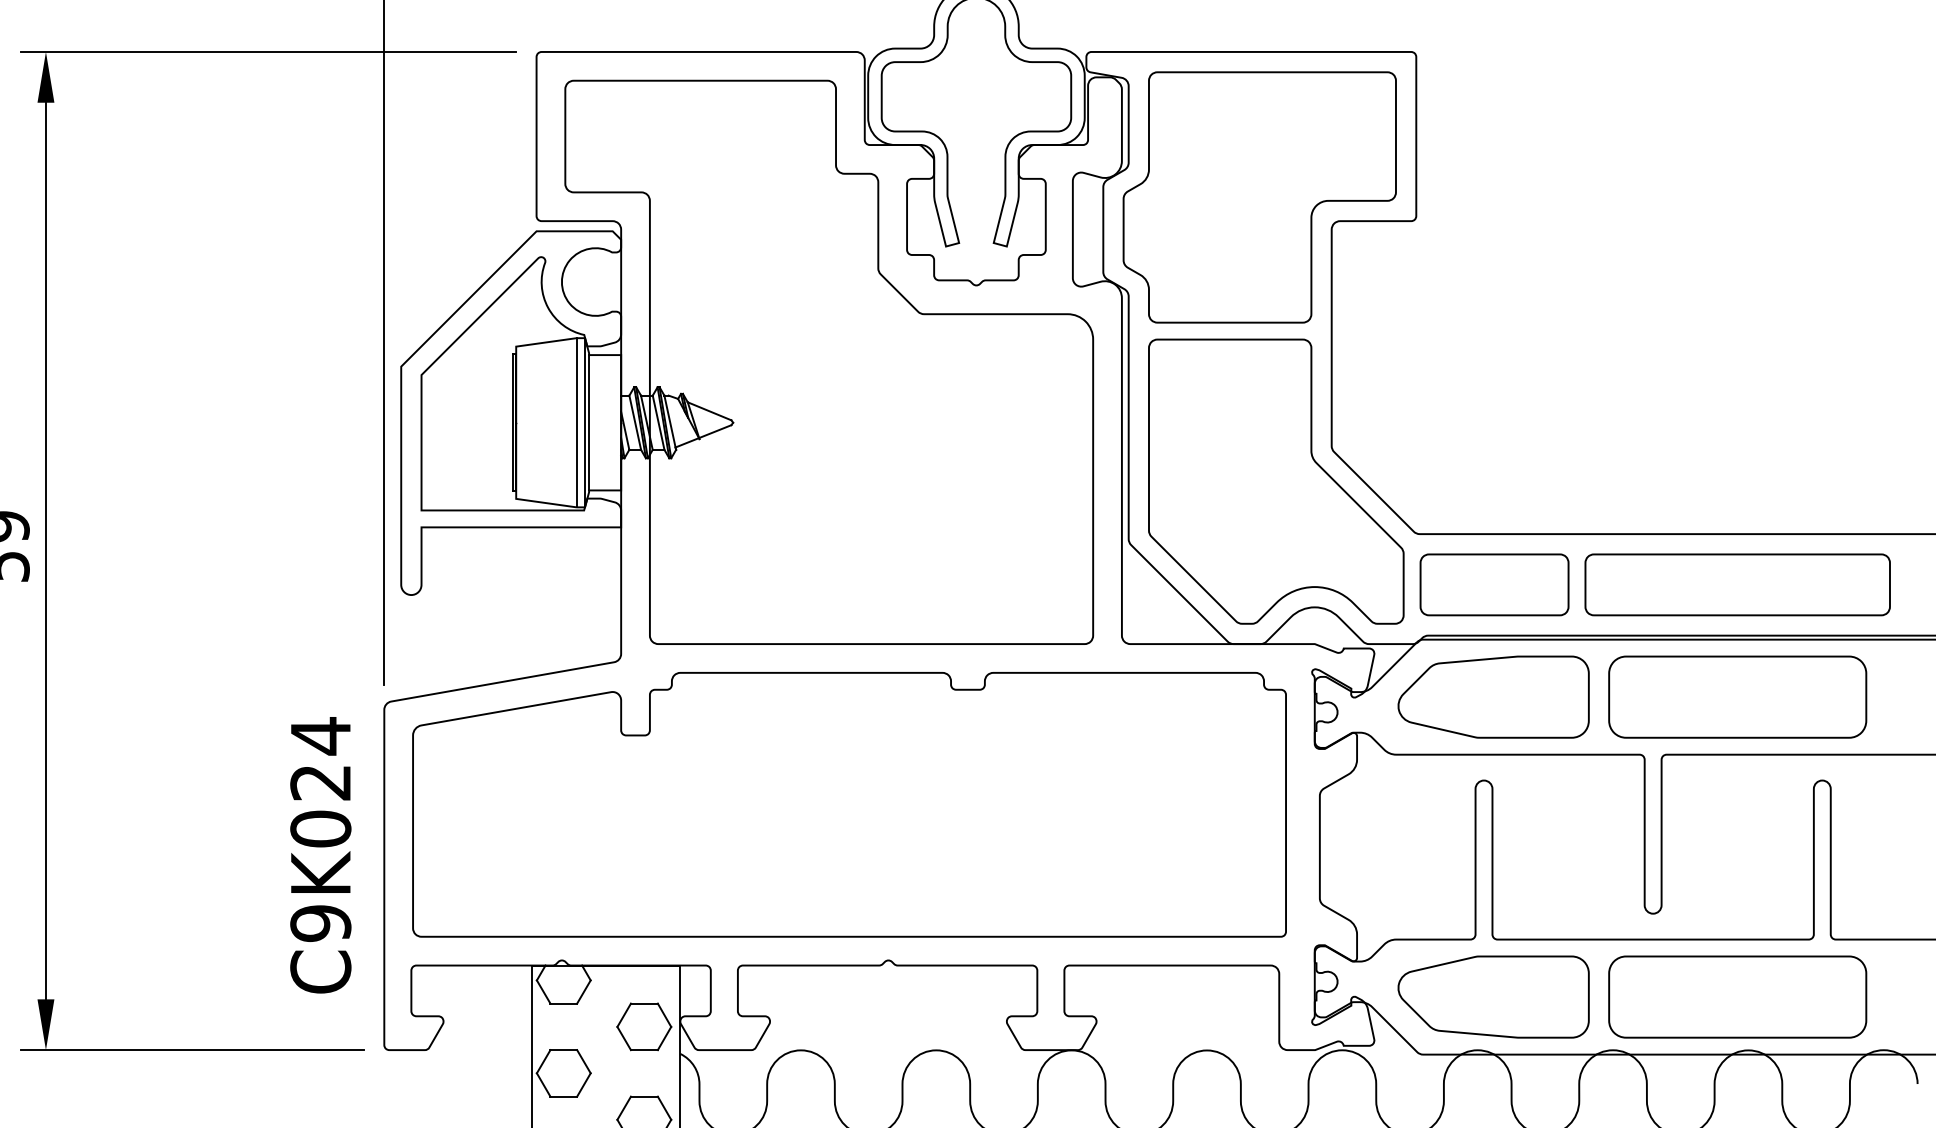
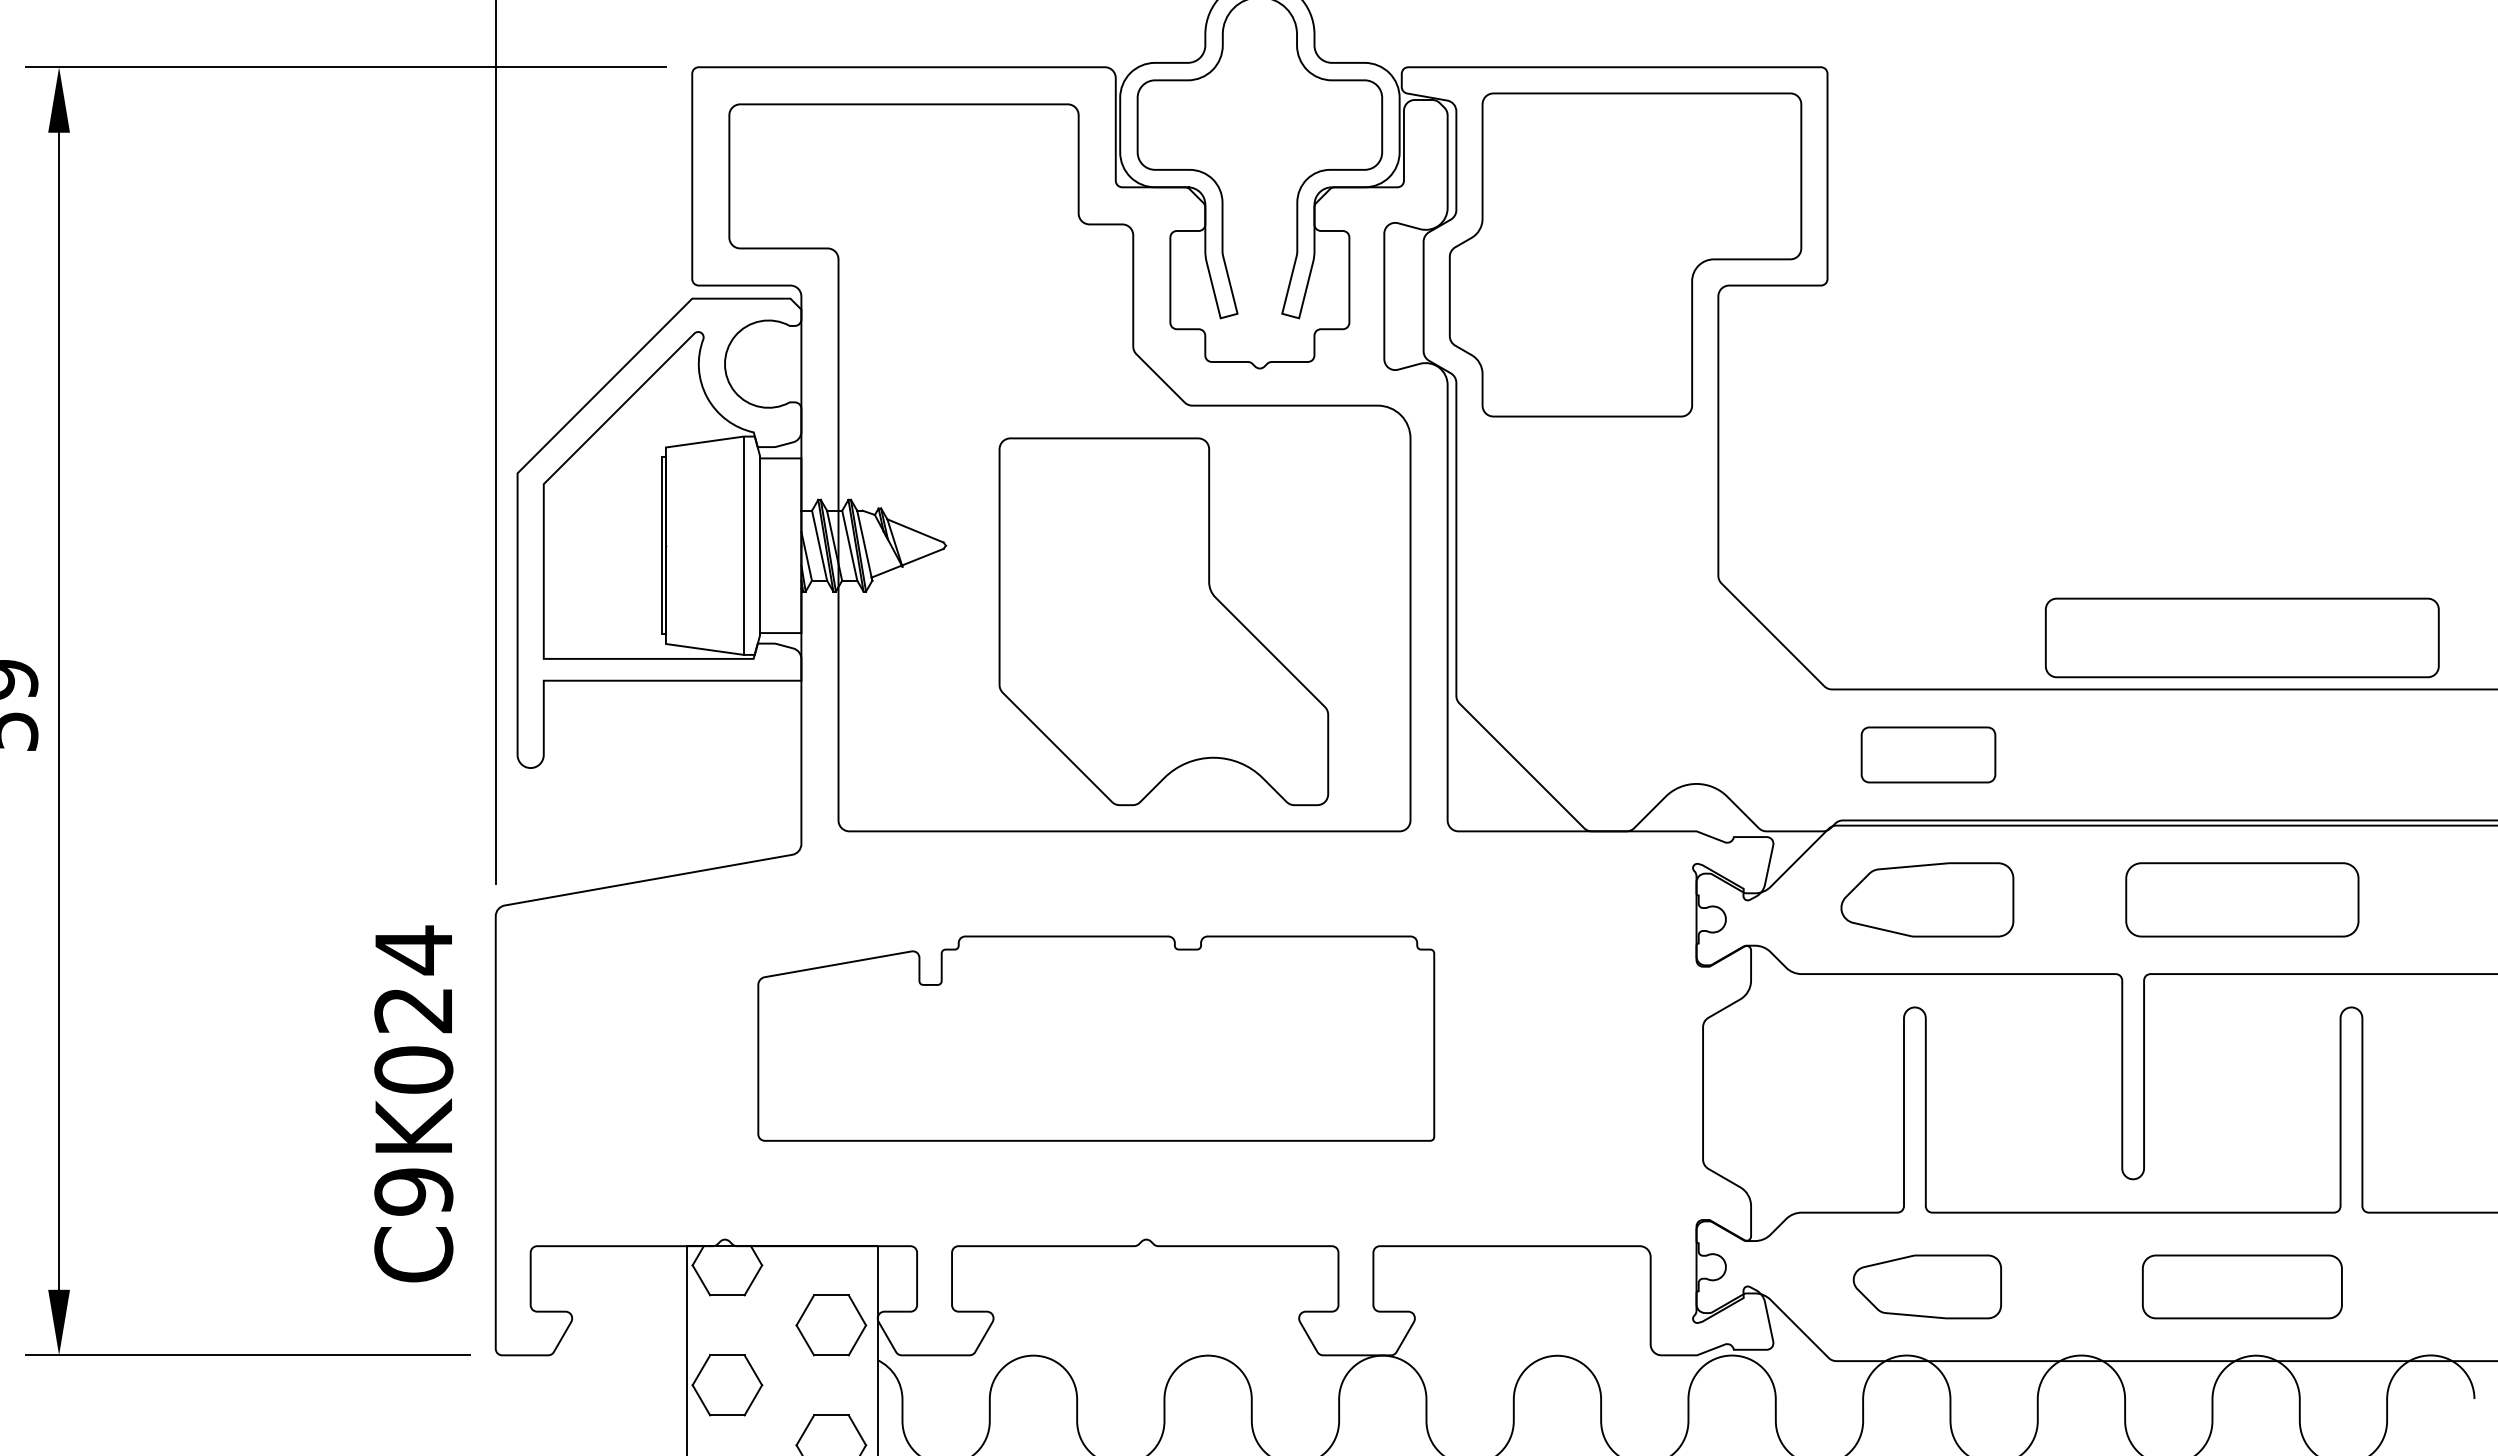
line: (584, 422) -> (754, 545), removed
part: (1276, 481) -> (1163, 621), moved
part: (1494, 584) -> (1928, 754), size x0.7
part: (1737, 584) -> (2242, 637), moved
part: (1493, 696) -> (1927, 899), size x0.7
part: (1737, 696) -> (2242, 899), size x0.7
part: (849, 804) -> (1096, 1038), size x0.6
part: (1493, 996) -> (1927, 1286), size x0.6
part: (1737, 996) -> (2242, 1286), size x0.6

